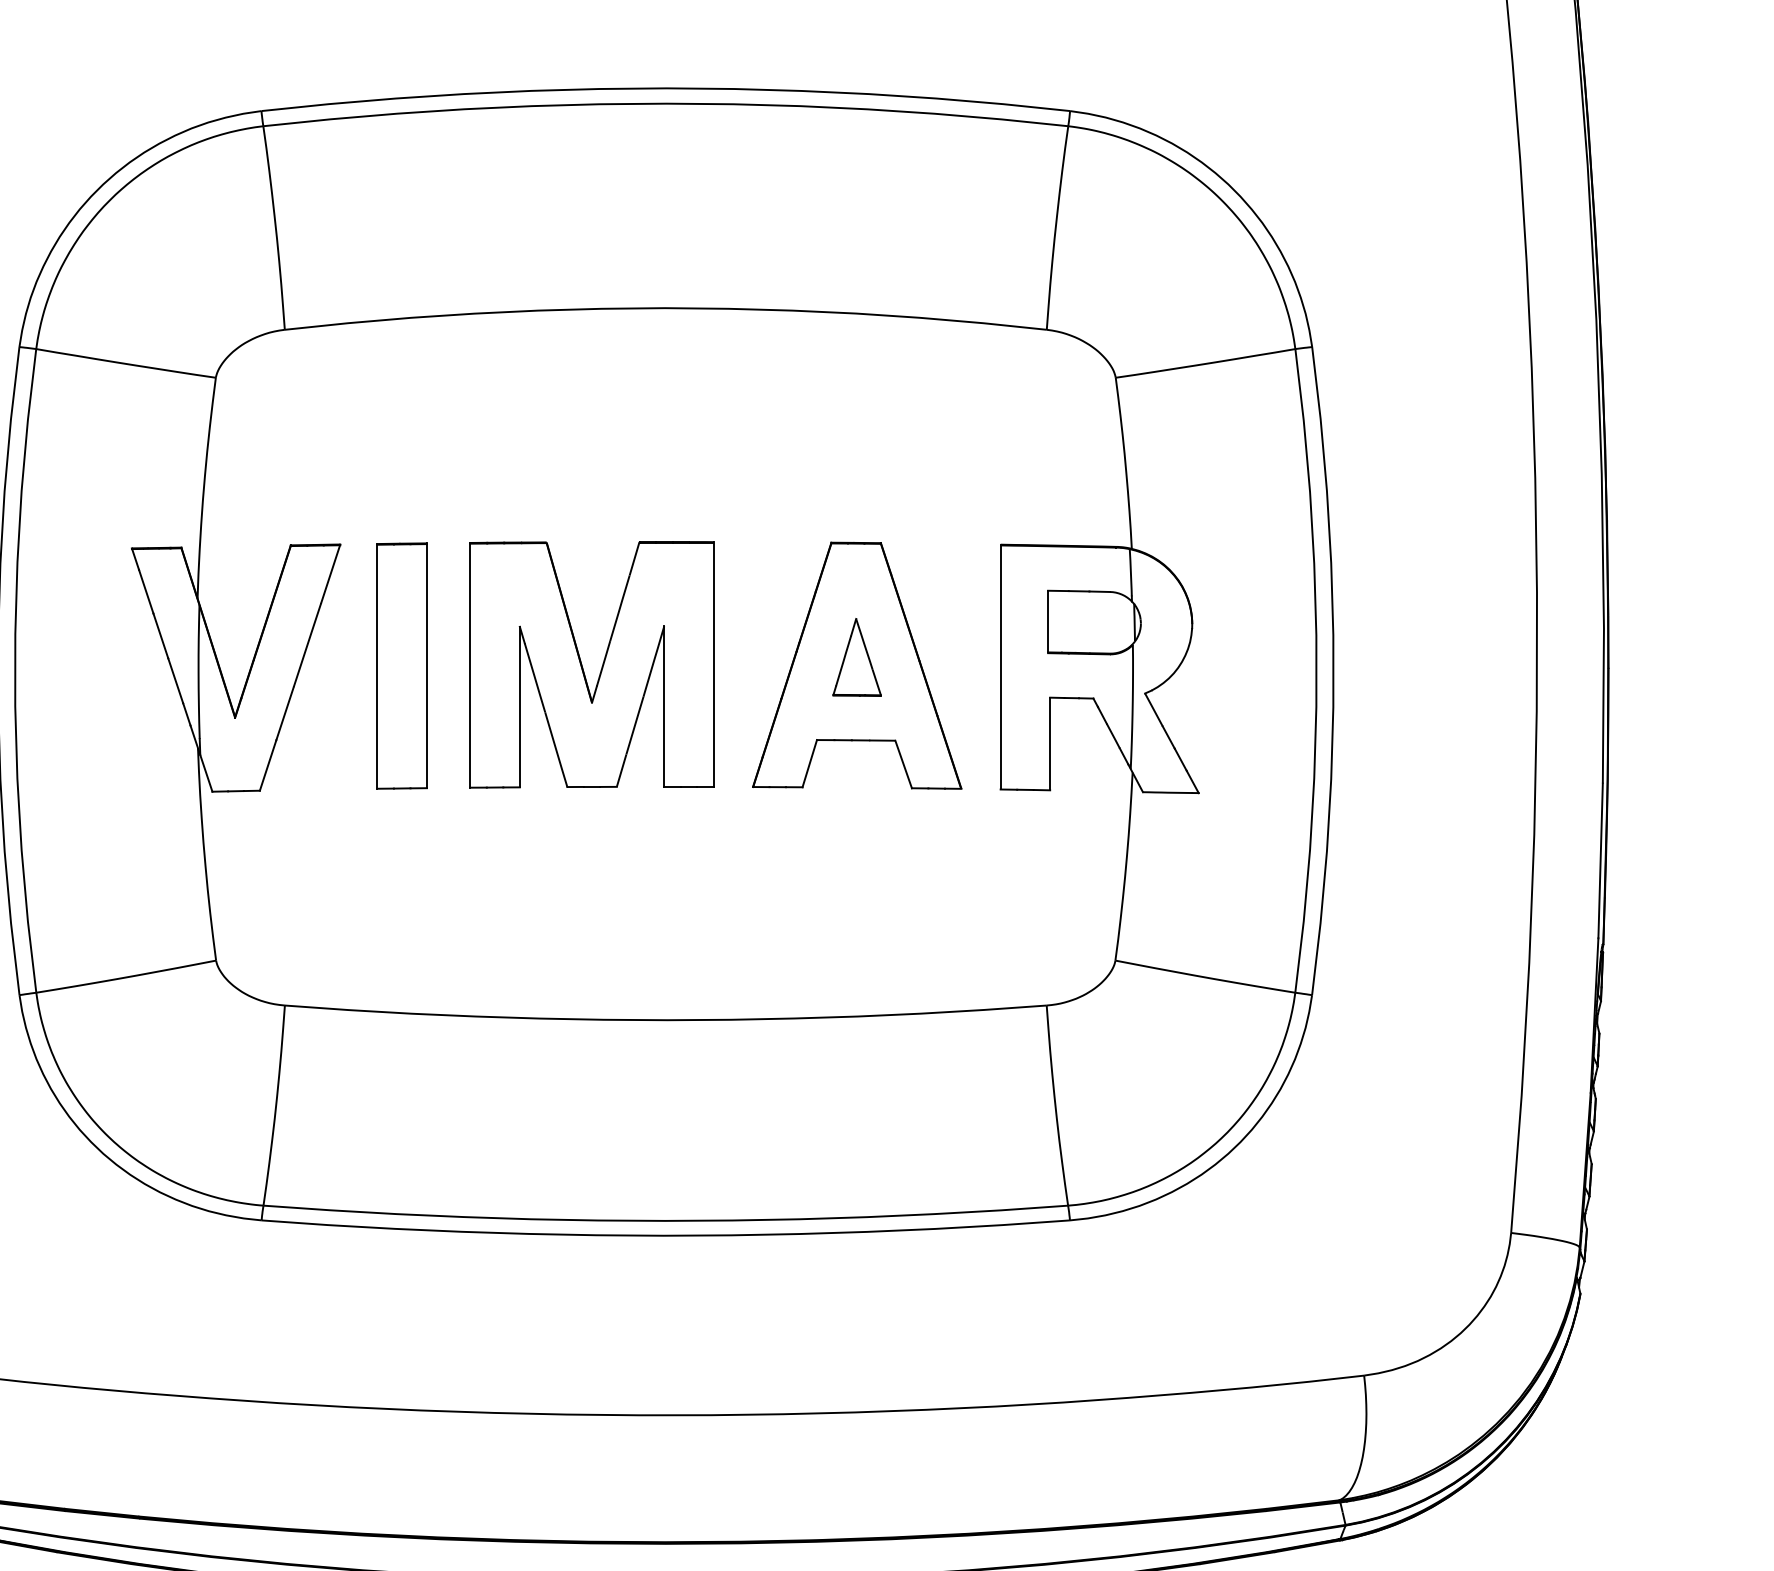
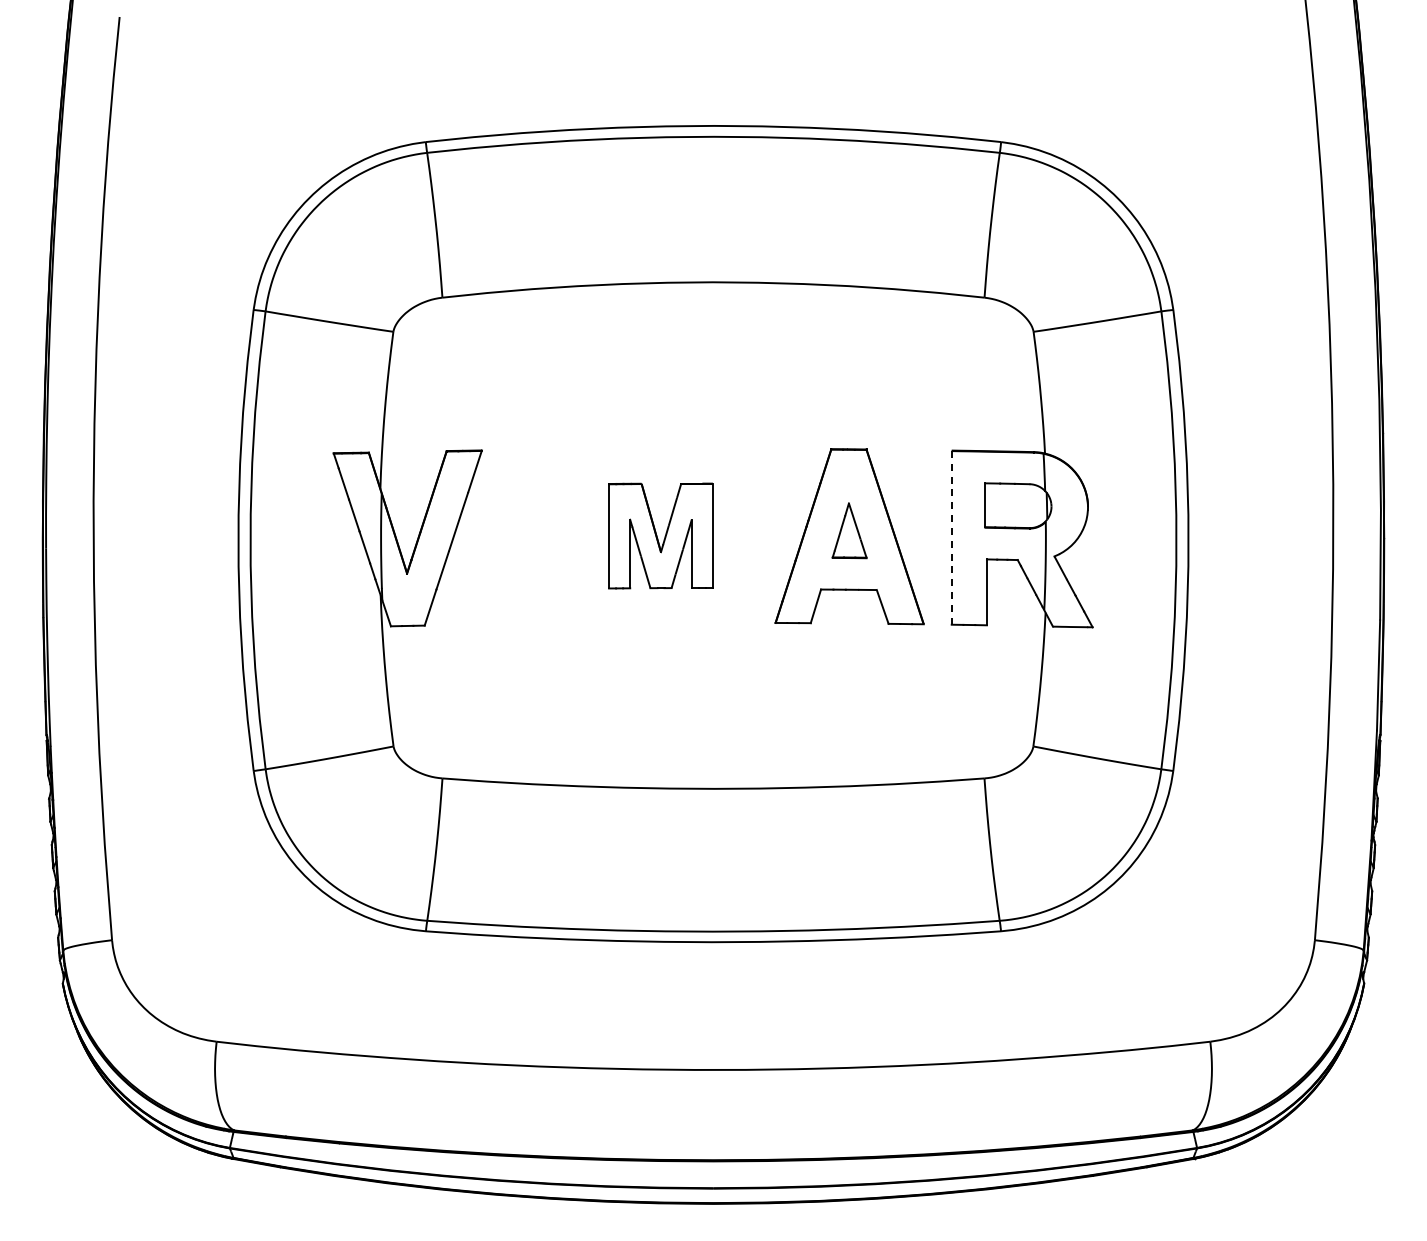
part: (591, 664) -> (660, 535), size x0.6
part: (401, 665) -> (525, 536), removed
line: (1000, 666) -> (951, 537), solid -> dashed

